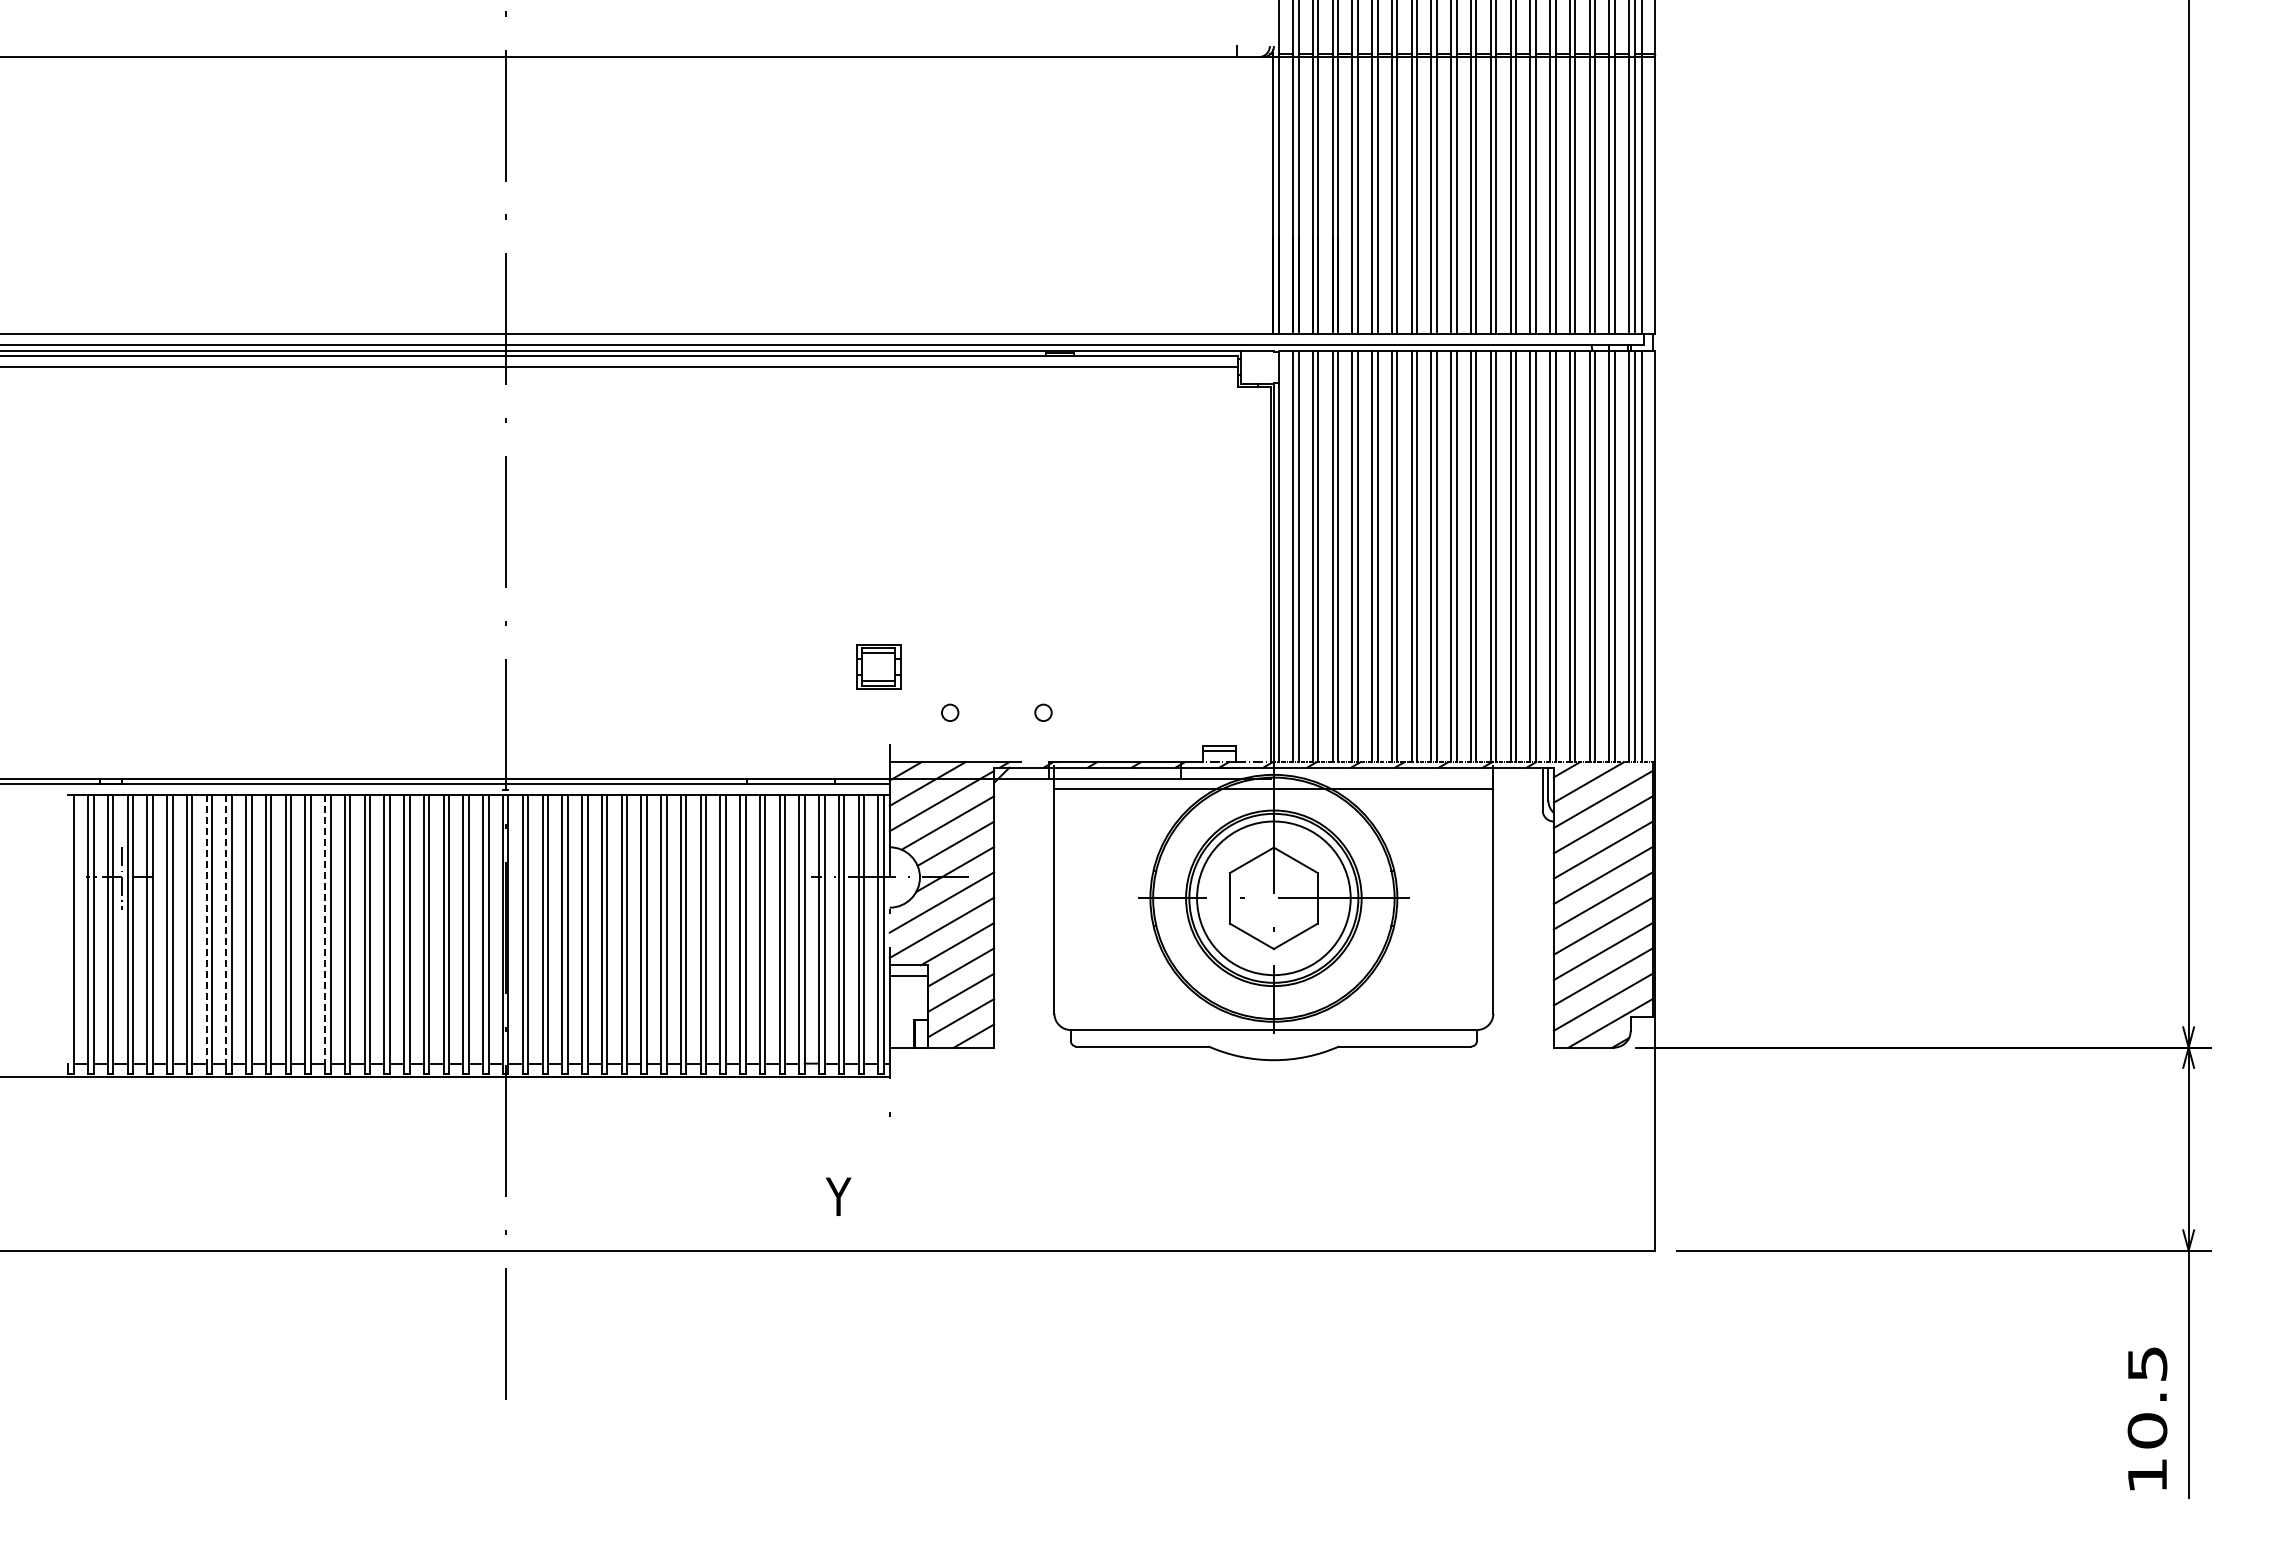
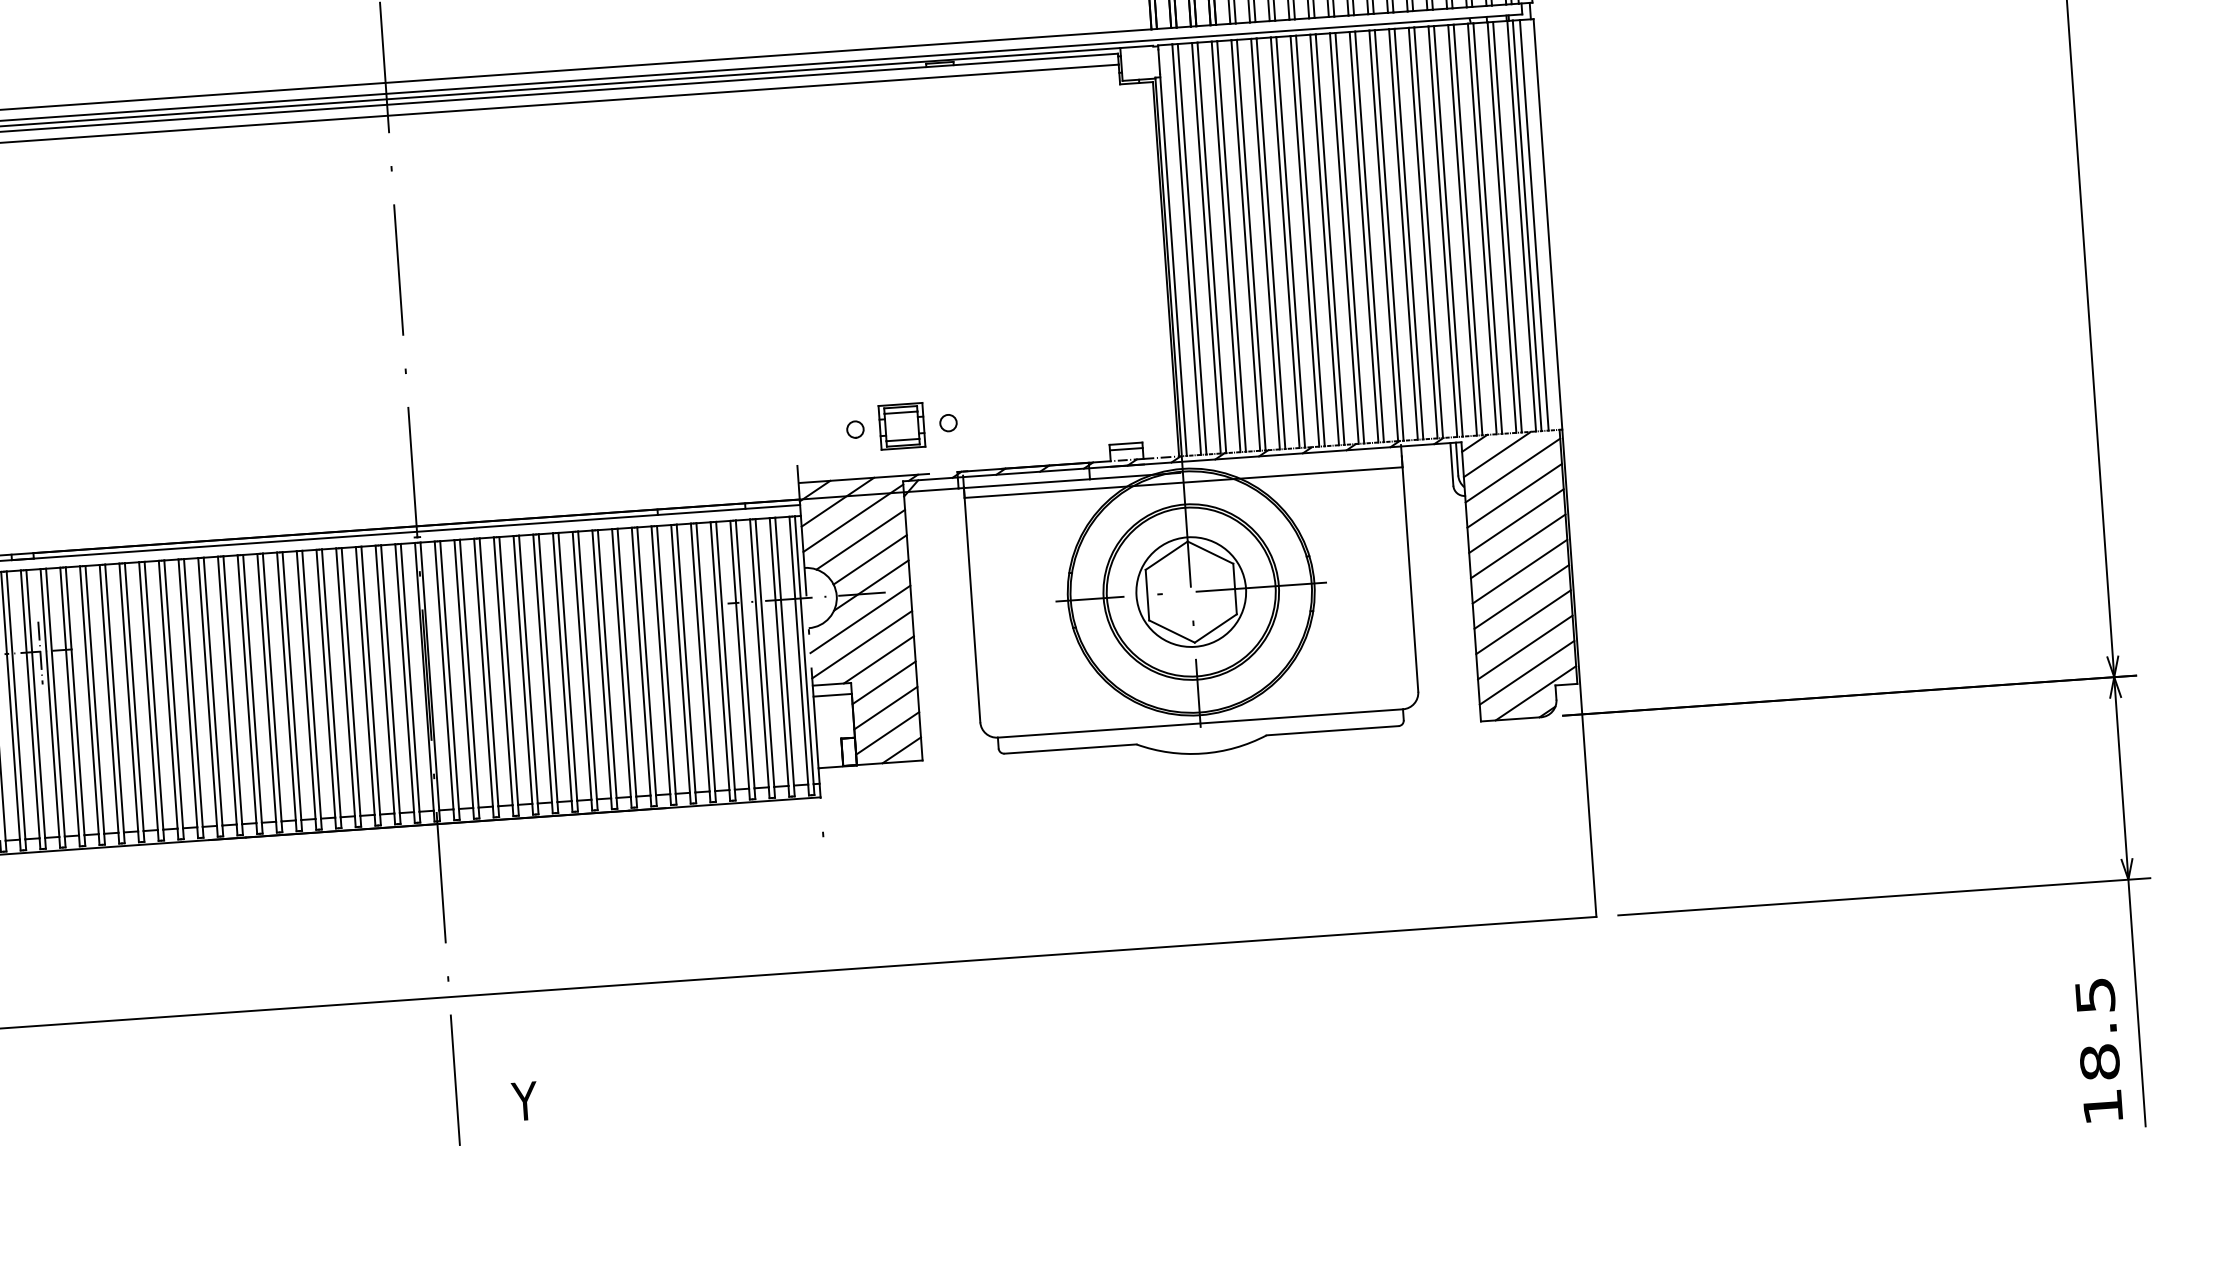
part: (878, 666) -> (901, 426), moved
circle: (1273, 898) -> (1190, 592), size x0.71
line: (206, 929) -> (128, 697), dashed -> solid
line: (226, 929) -> (148, 696), dashed -> solid
line: (325, 929) -> (247, 689), dashed -> solid
text: (838, 1196) -> (524, 1100), moved
text: (2147, 1430) -> (2099, 1062), 10.5 -> 18.5

